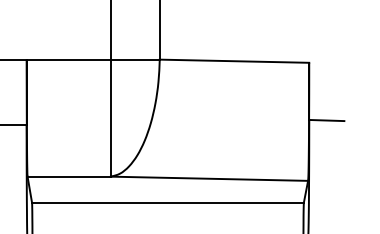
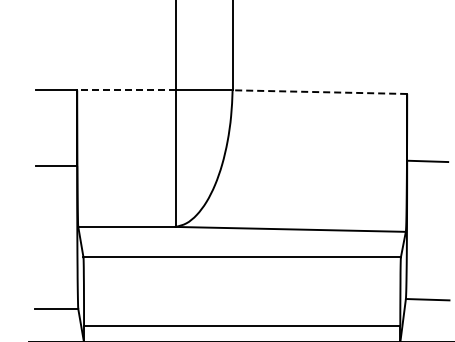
line: (68, 59) -> (125, 90), solid -> dashed
line: (234, 61) -> (319, 92), solid -> dashed

